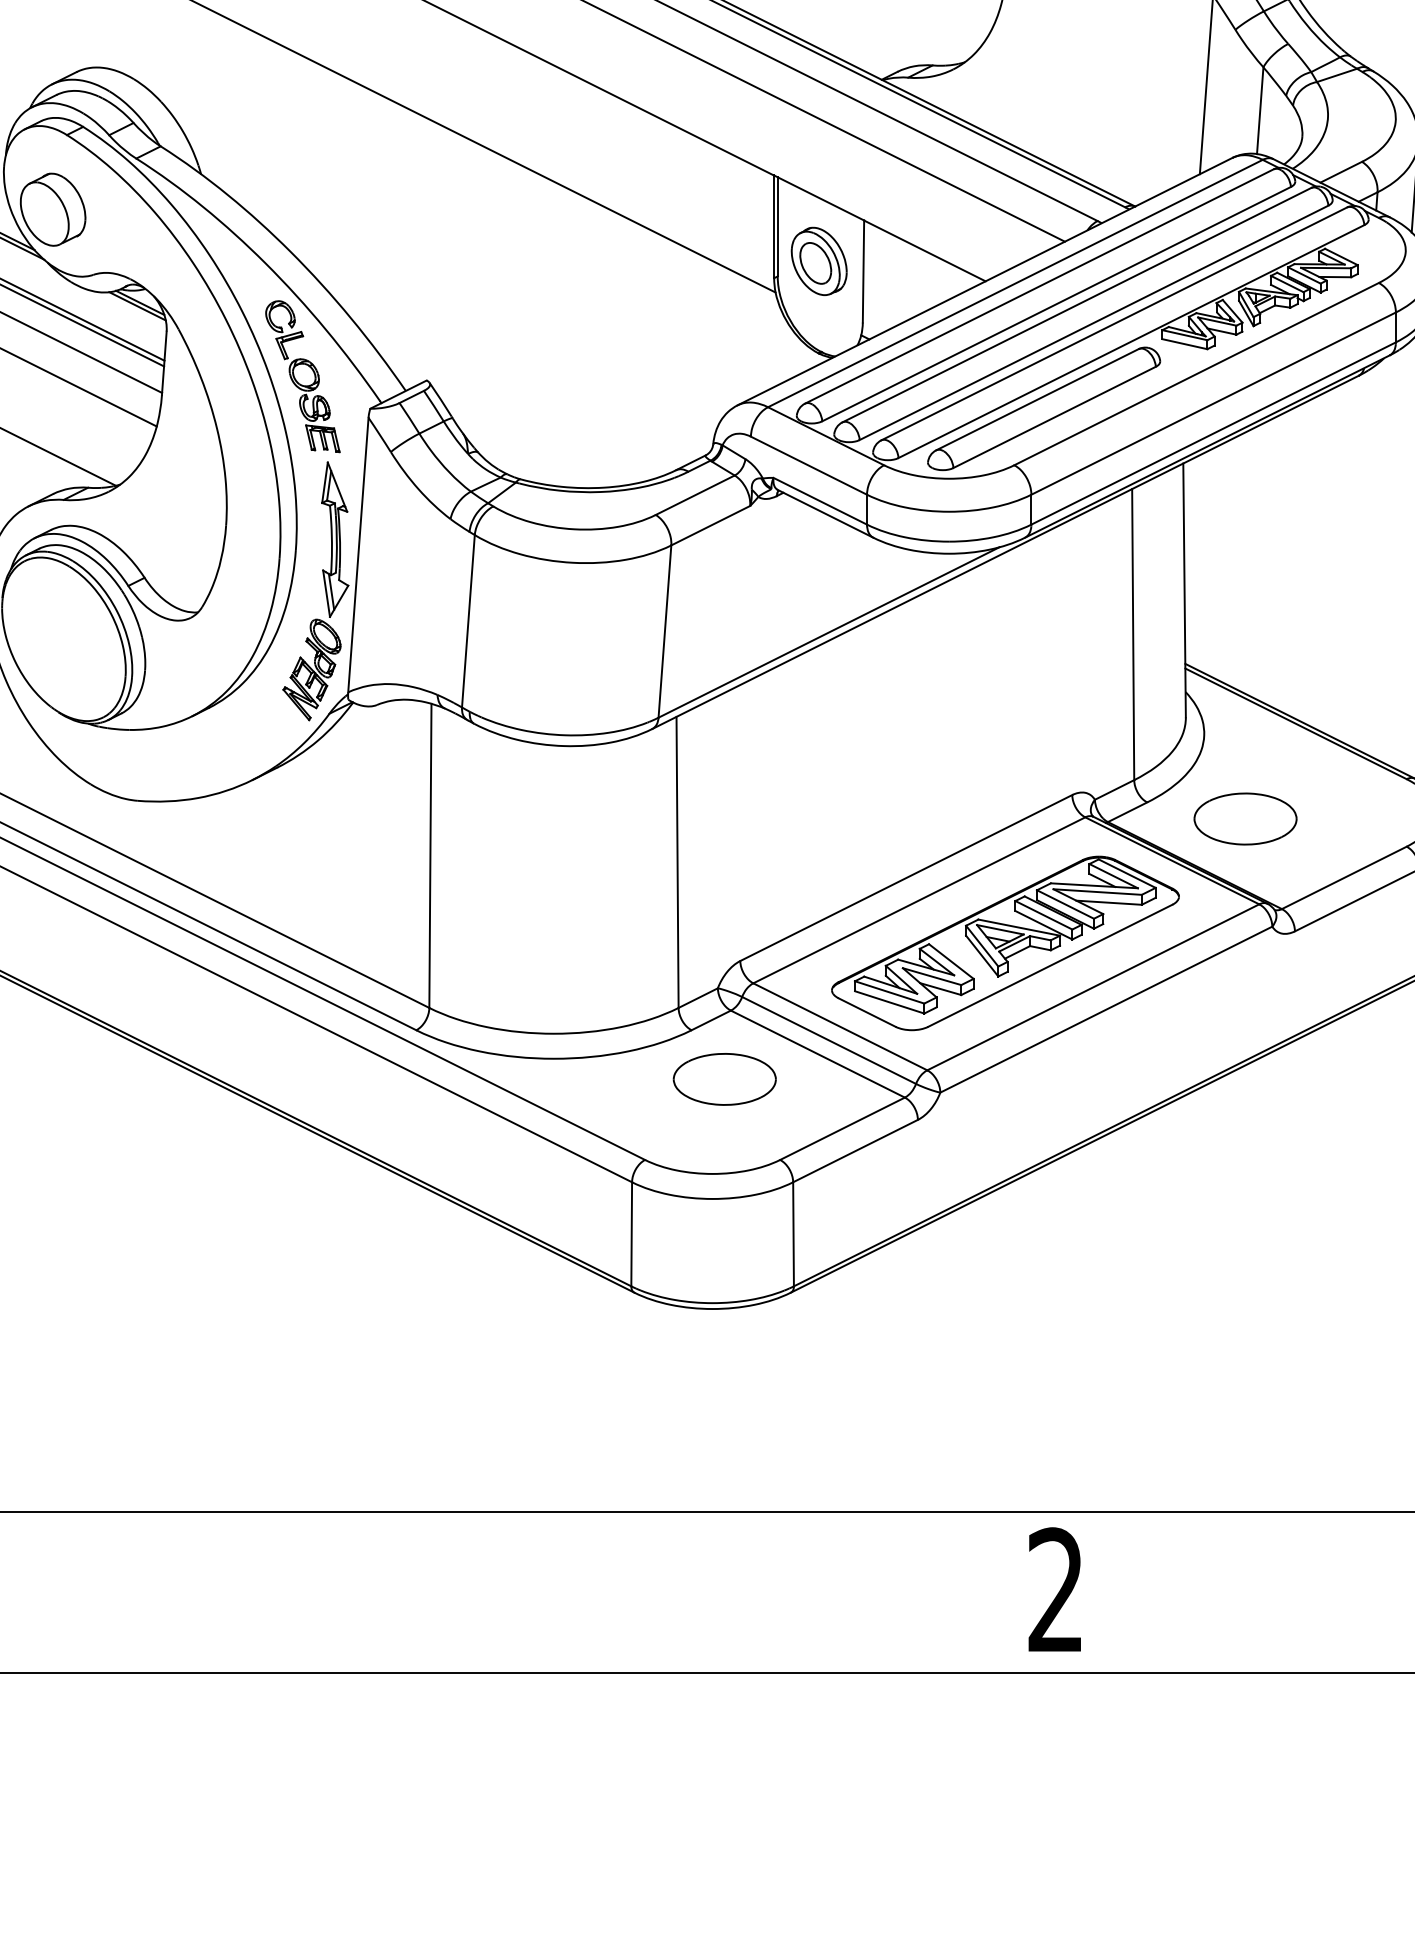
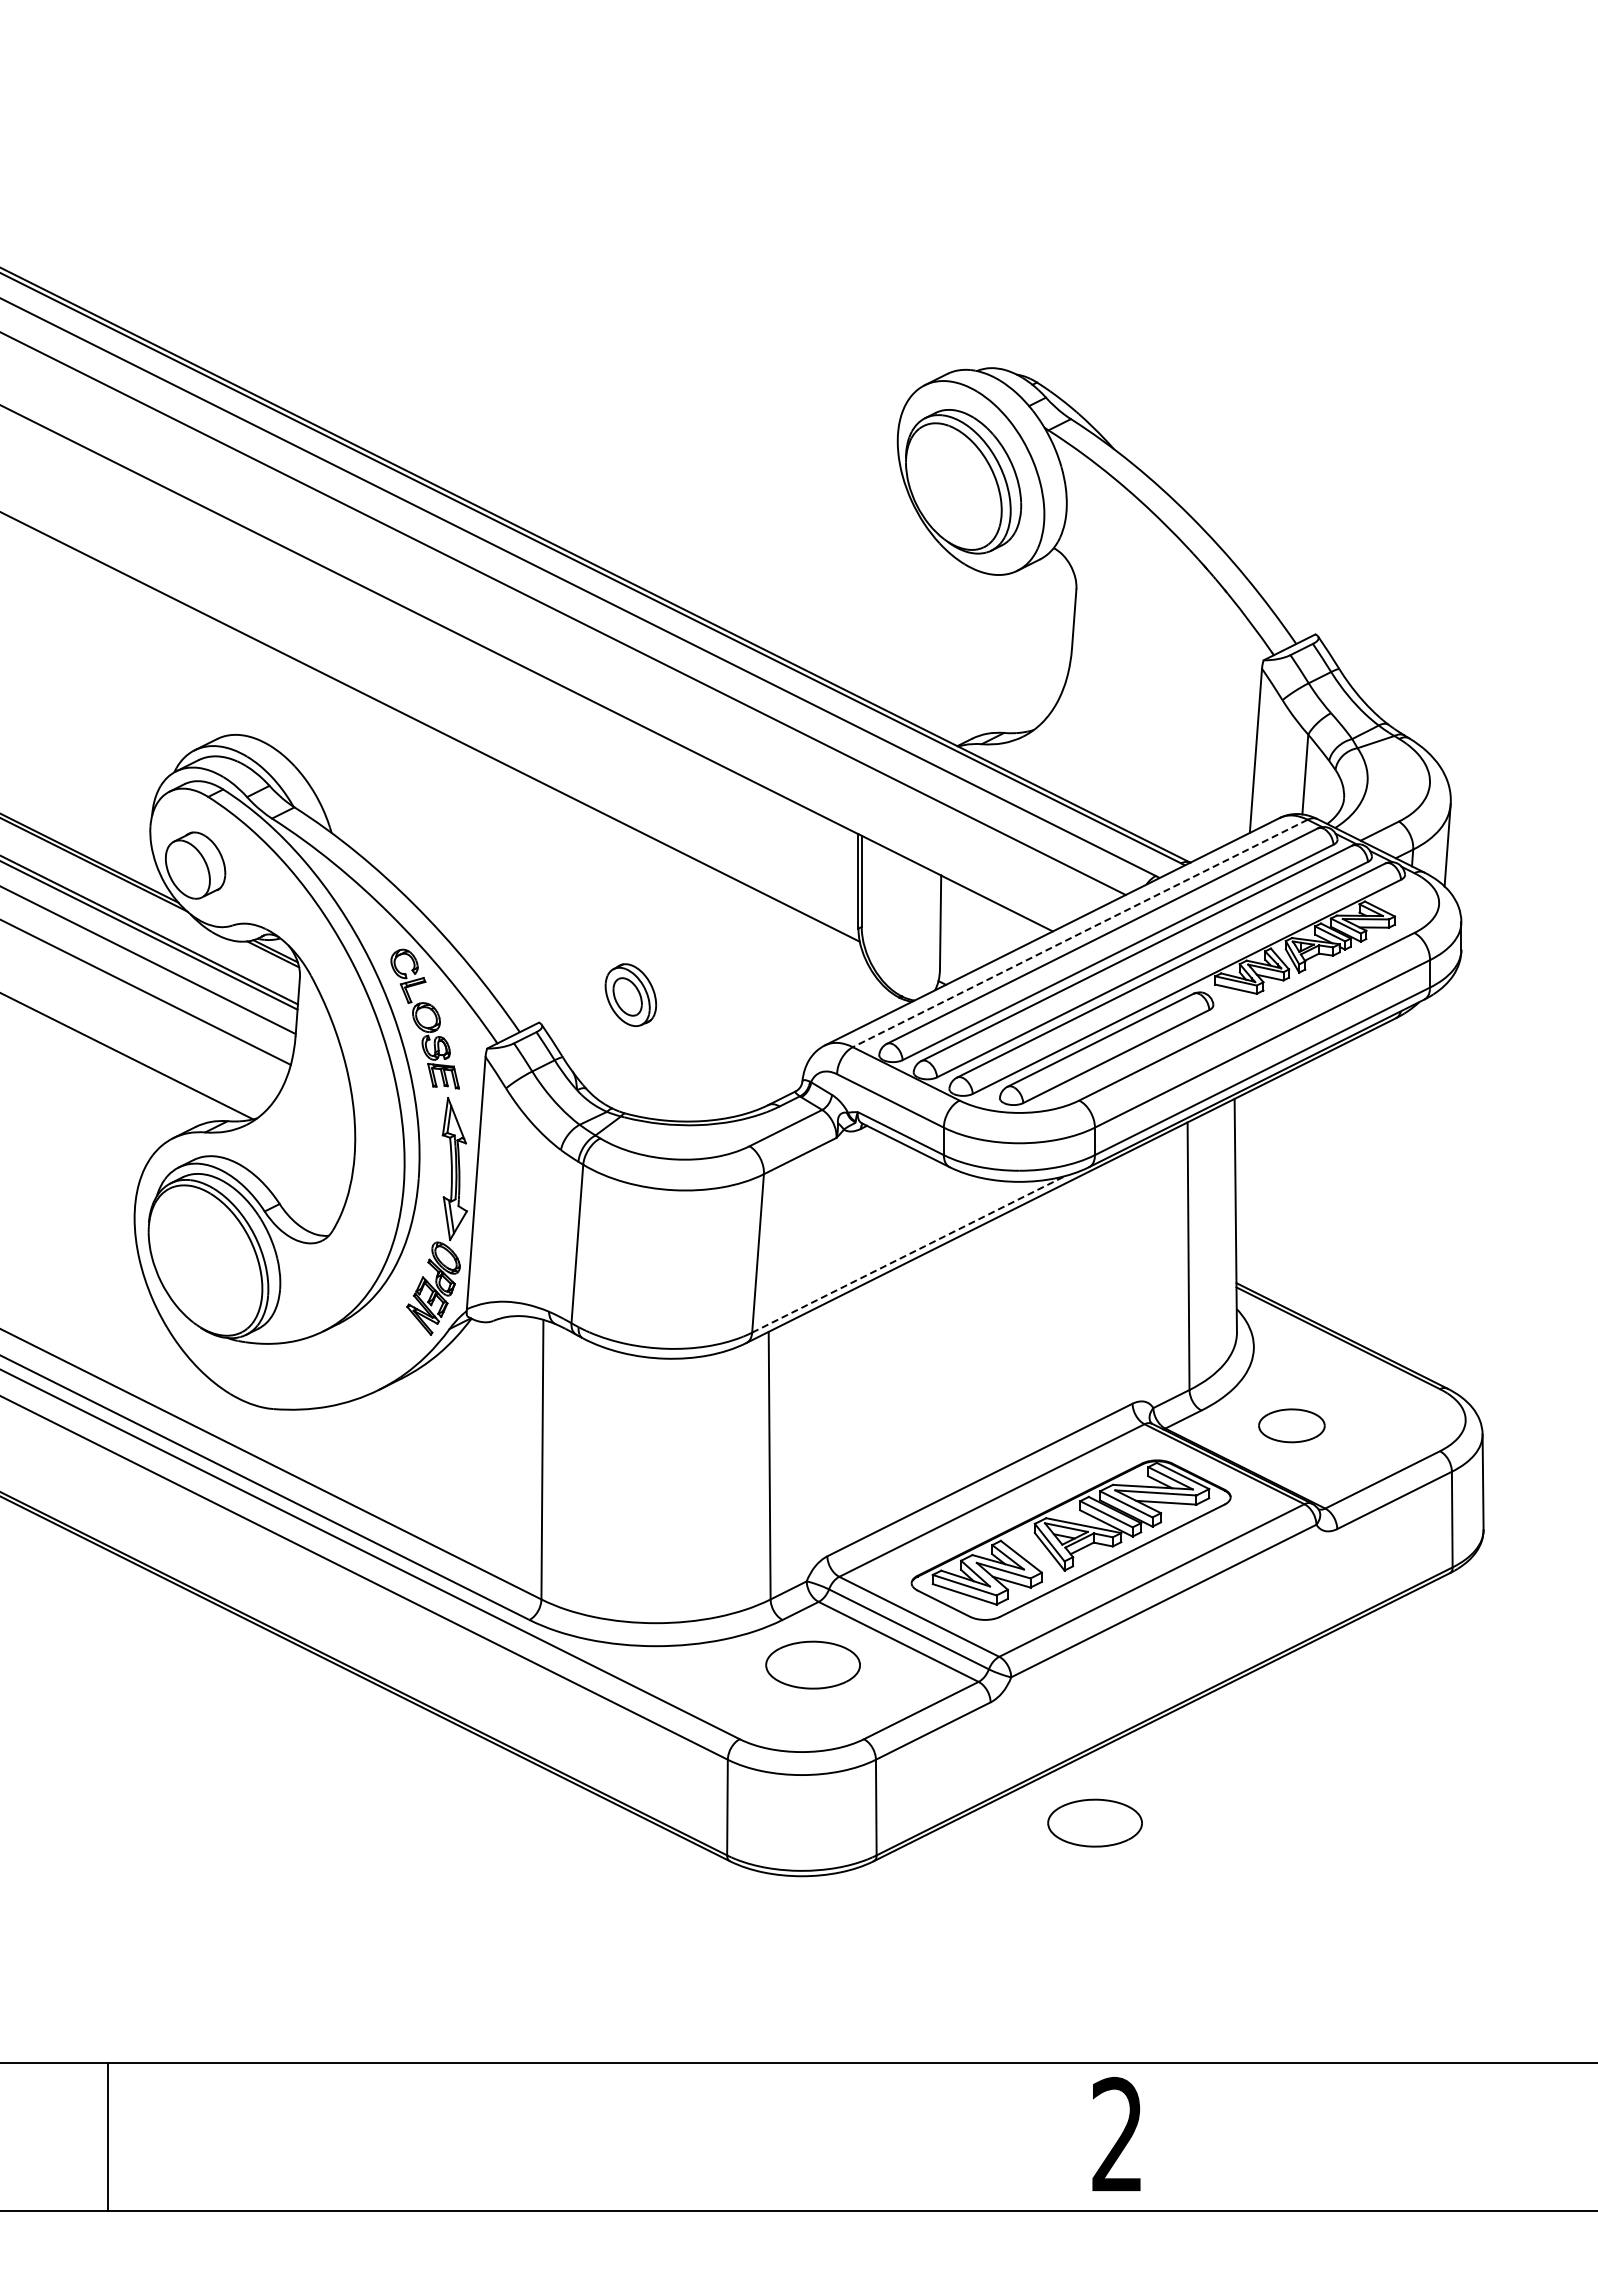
part: (818, 260) -> (630, 994), moved
line: (1014, 283) -> (1079, 933), solid -> dashed
line: (829, 632) -> (909, 1254), solid -> dashed
part: (1245, 818) -> (1291, 1425), size x0.7
part: (1030, 1250) -> (1094, 1822), added

